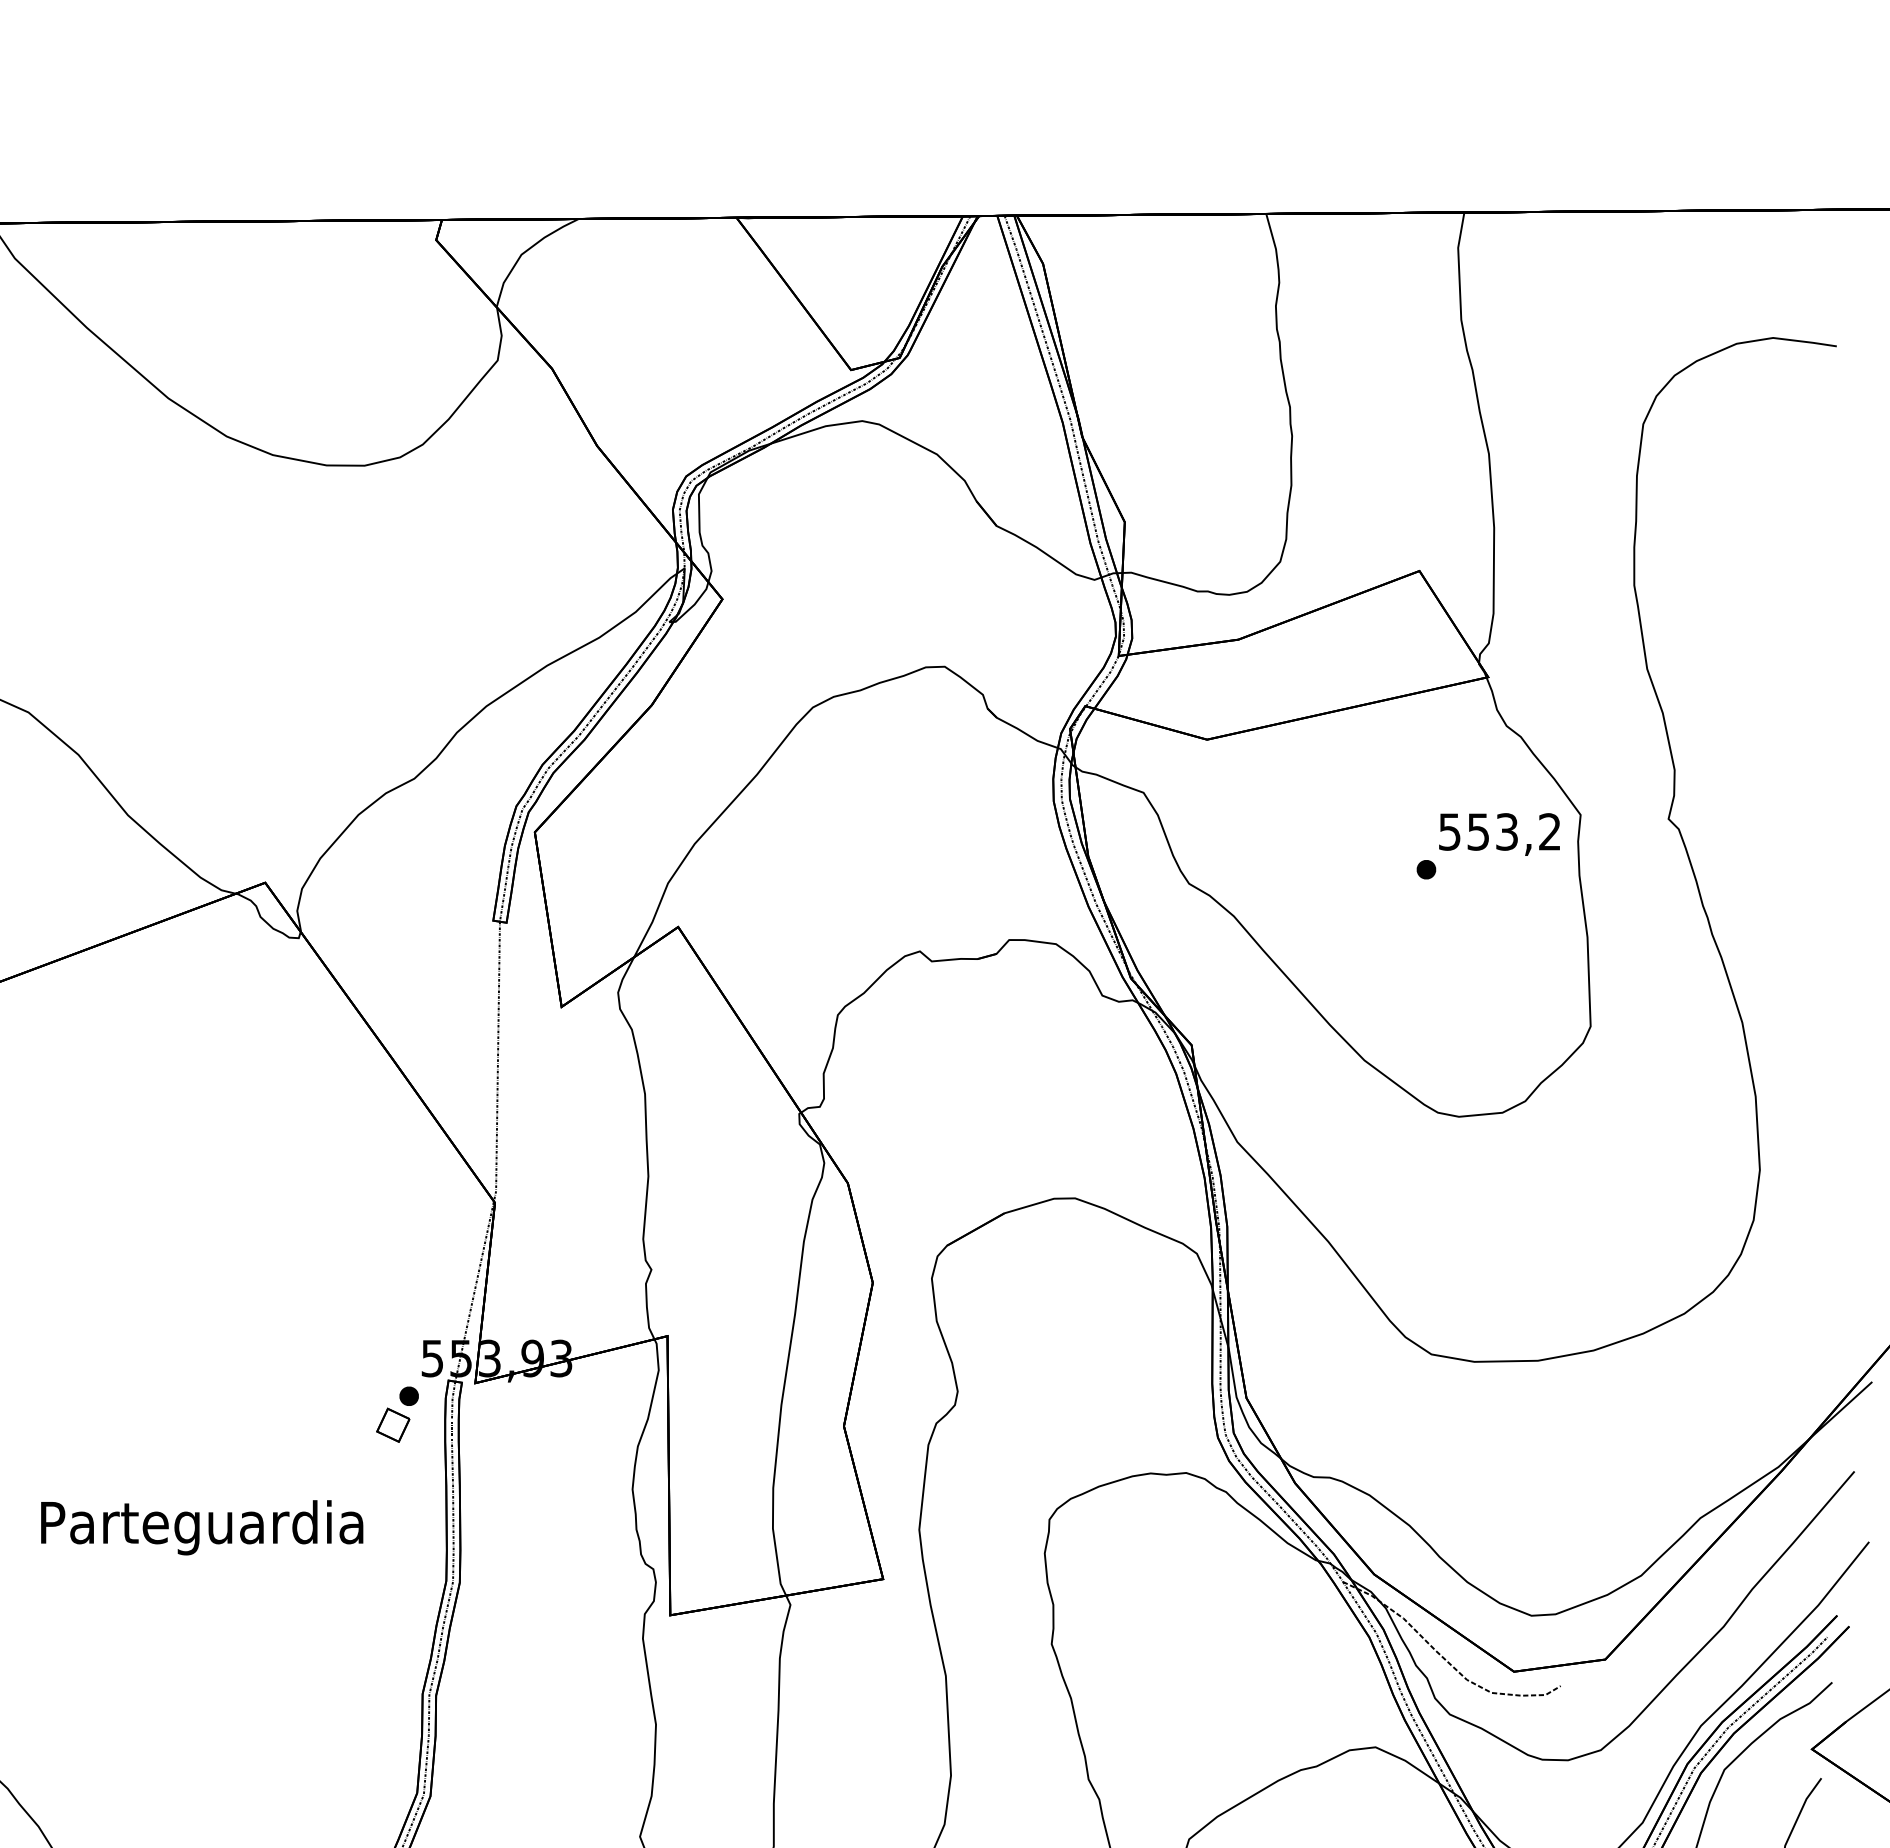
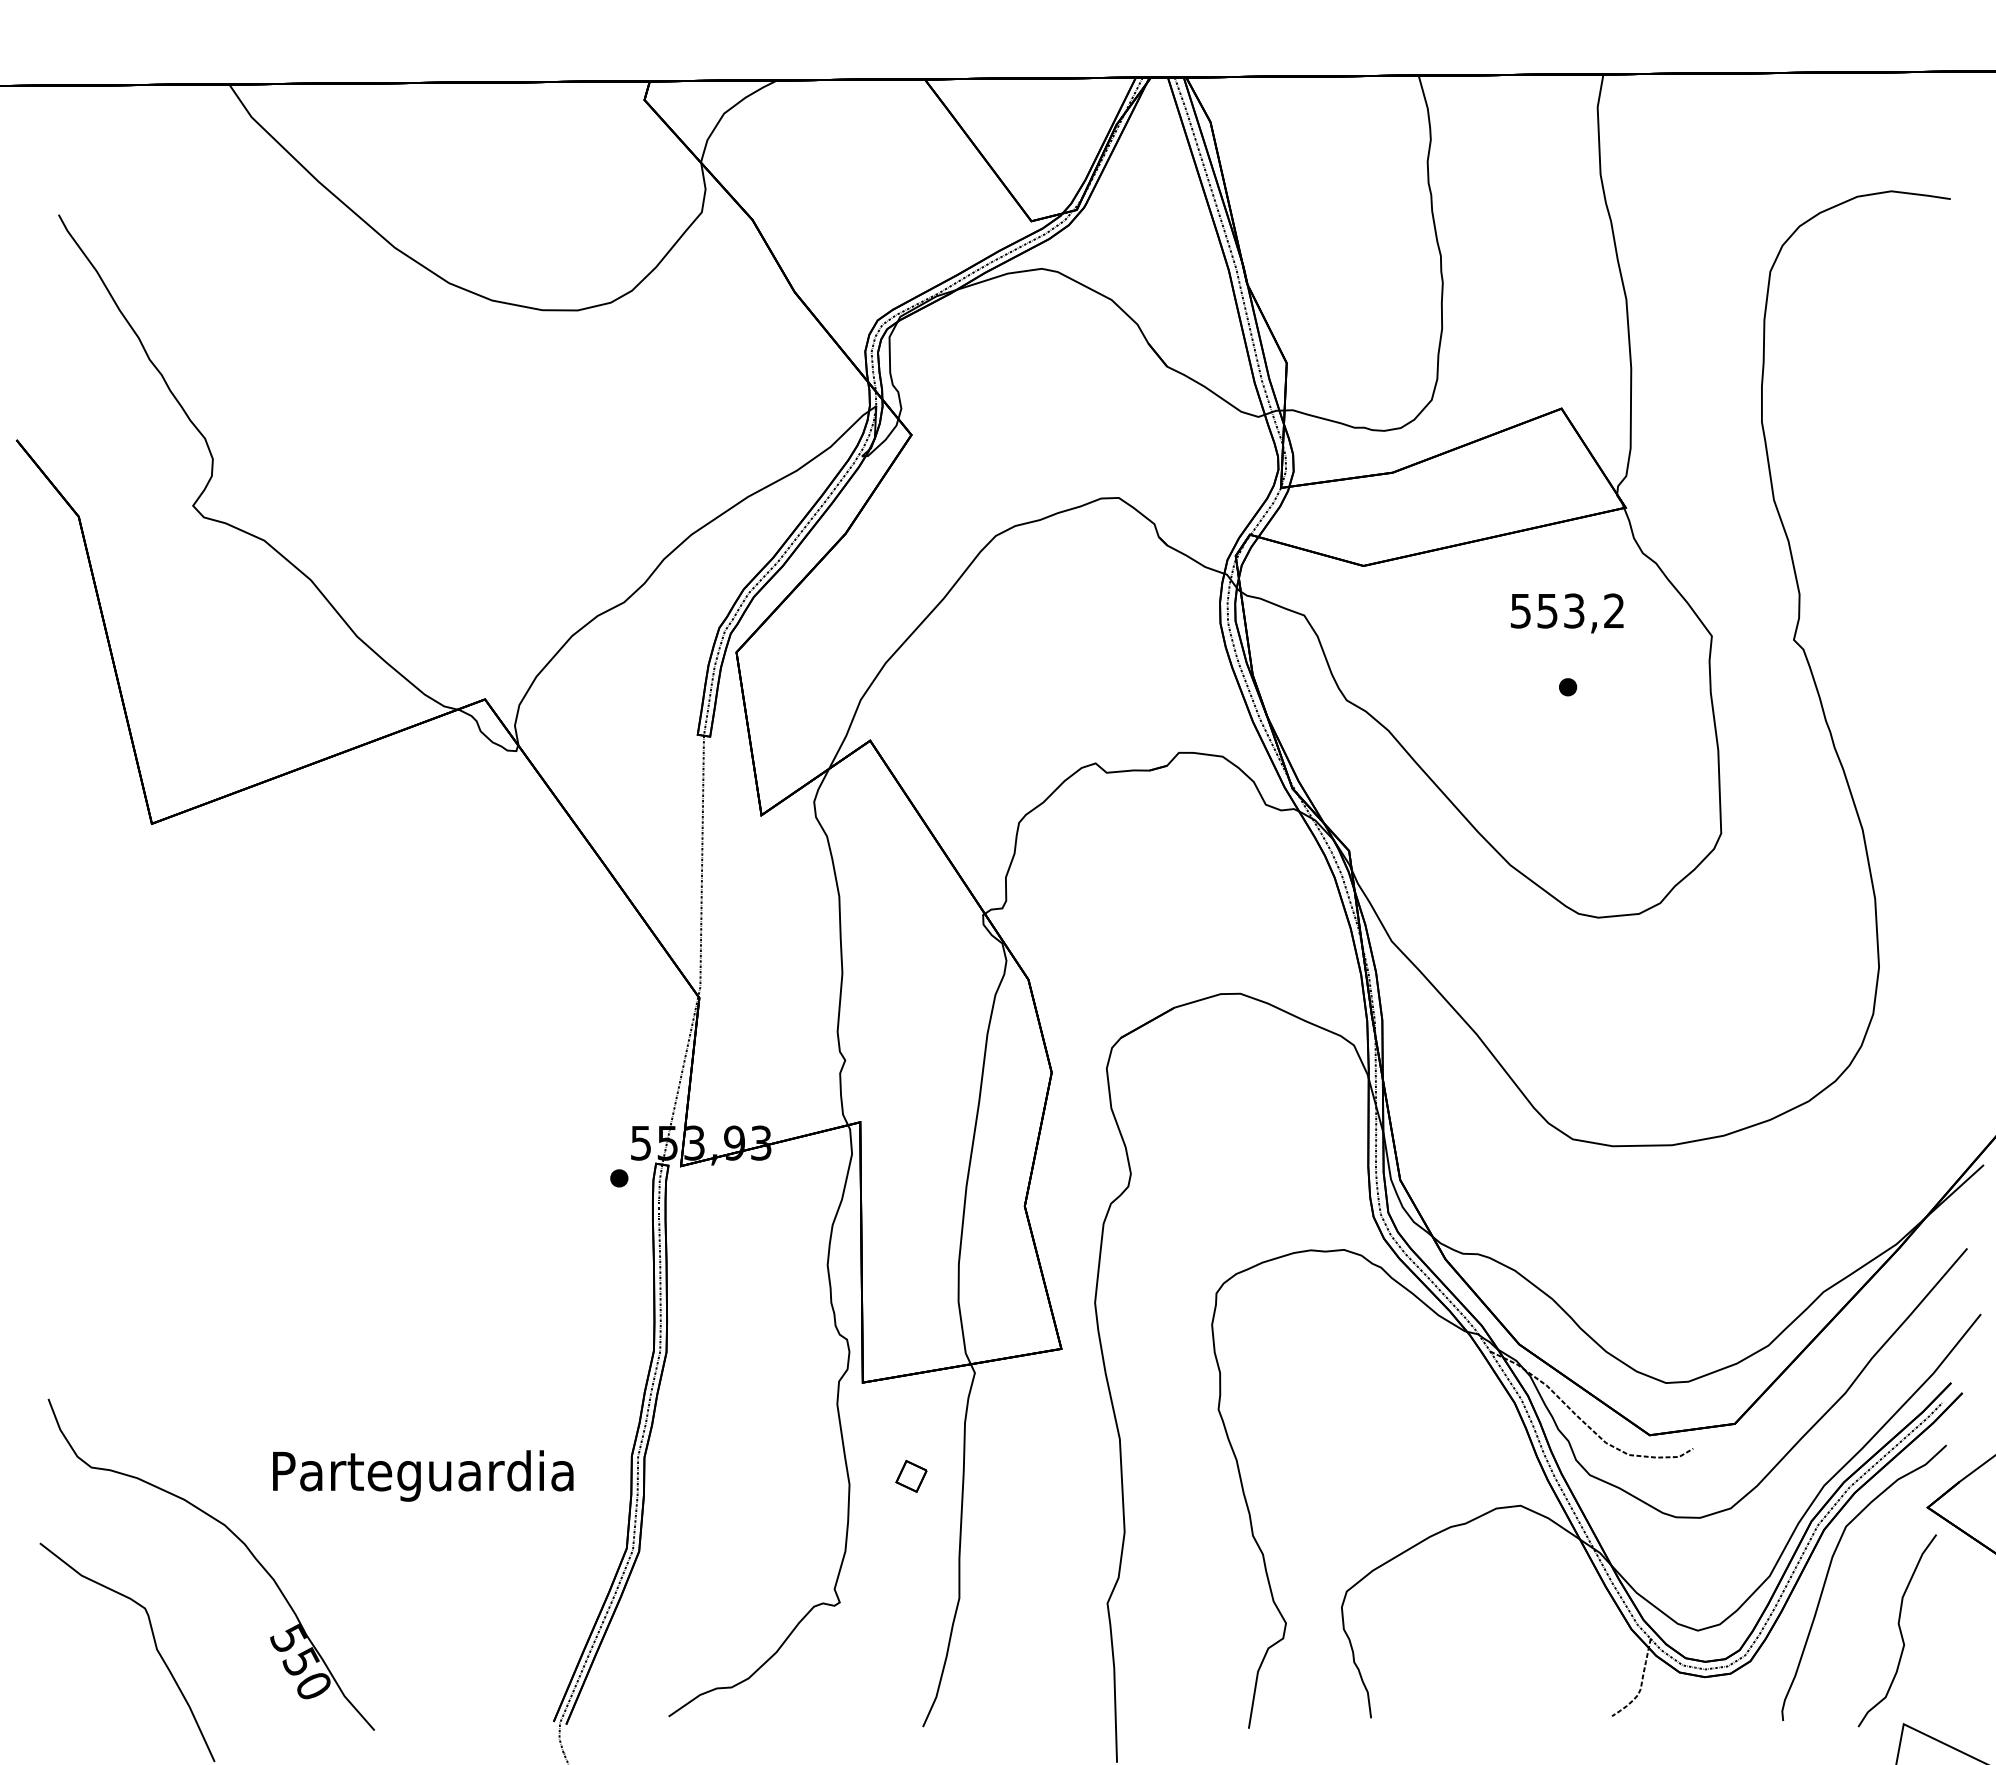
text: (1498, 834) -> (1566, 613), moved
part: (393, 1425) -> (911, 1476), moved
text: (202, 1527) -> (423, 1475), moved

